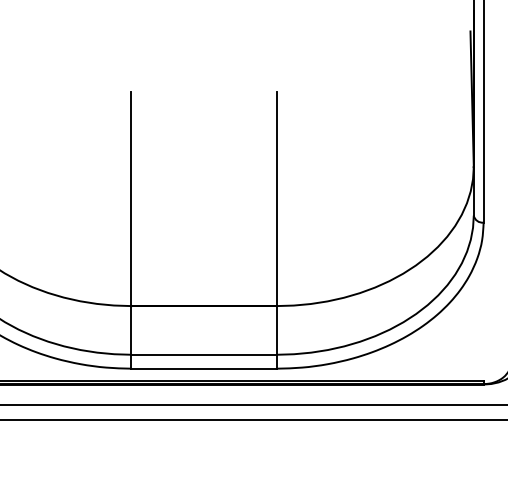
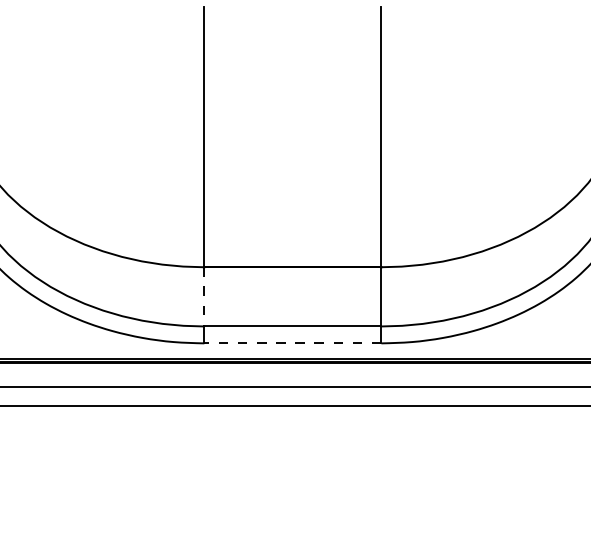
line: (131, 330) -> (204, 296), solid -> dashed
line: (204, 368) -> (293, 343), solid -> dashed

